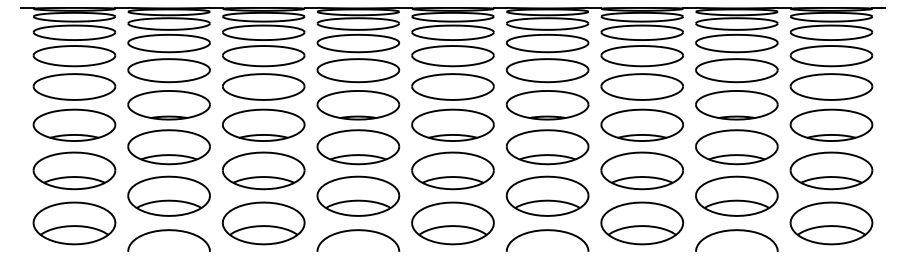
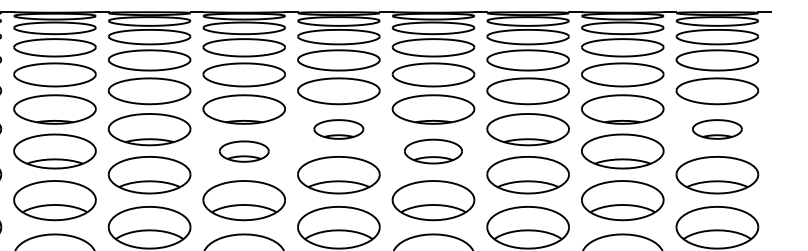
part: (452, 124) -> (338, 128), size x0.6
part: (831, 124) -> (717, 128), size x0.6
part: (358, 147) -> (244, 151), size x0.6
part: (547, 147) -> (433, 151), size x0.7

